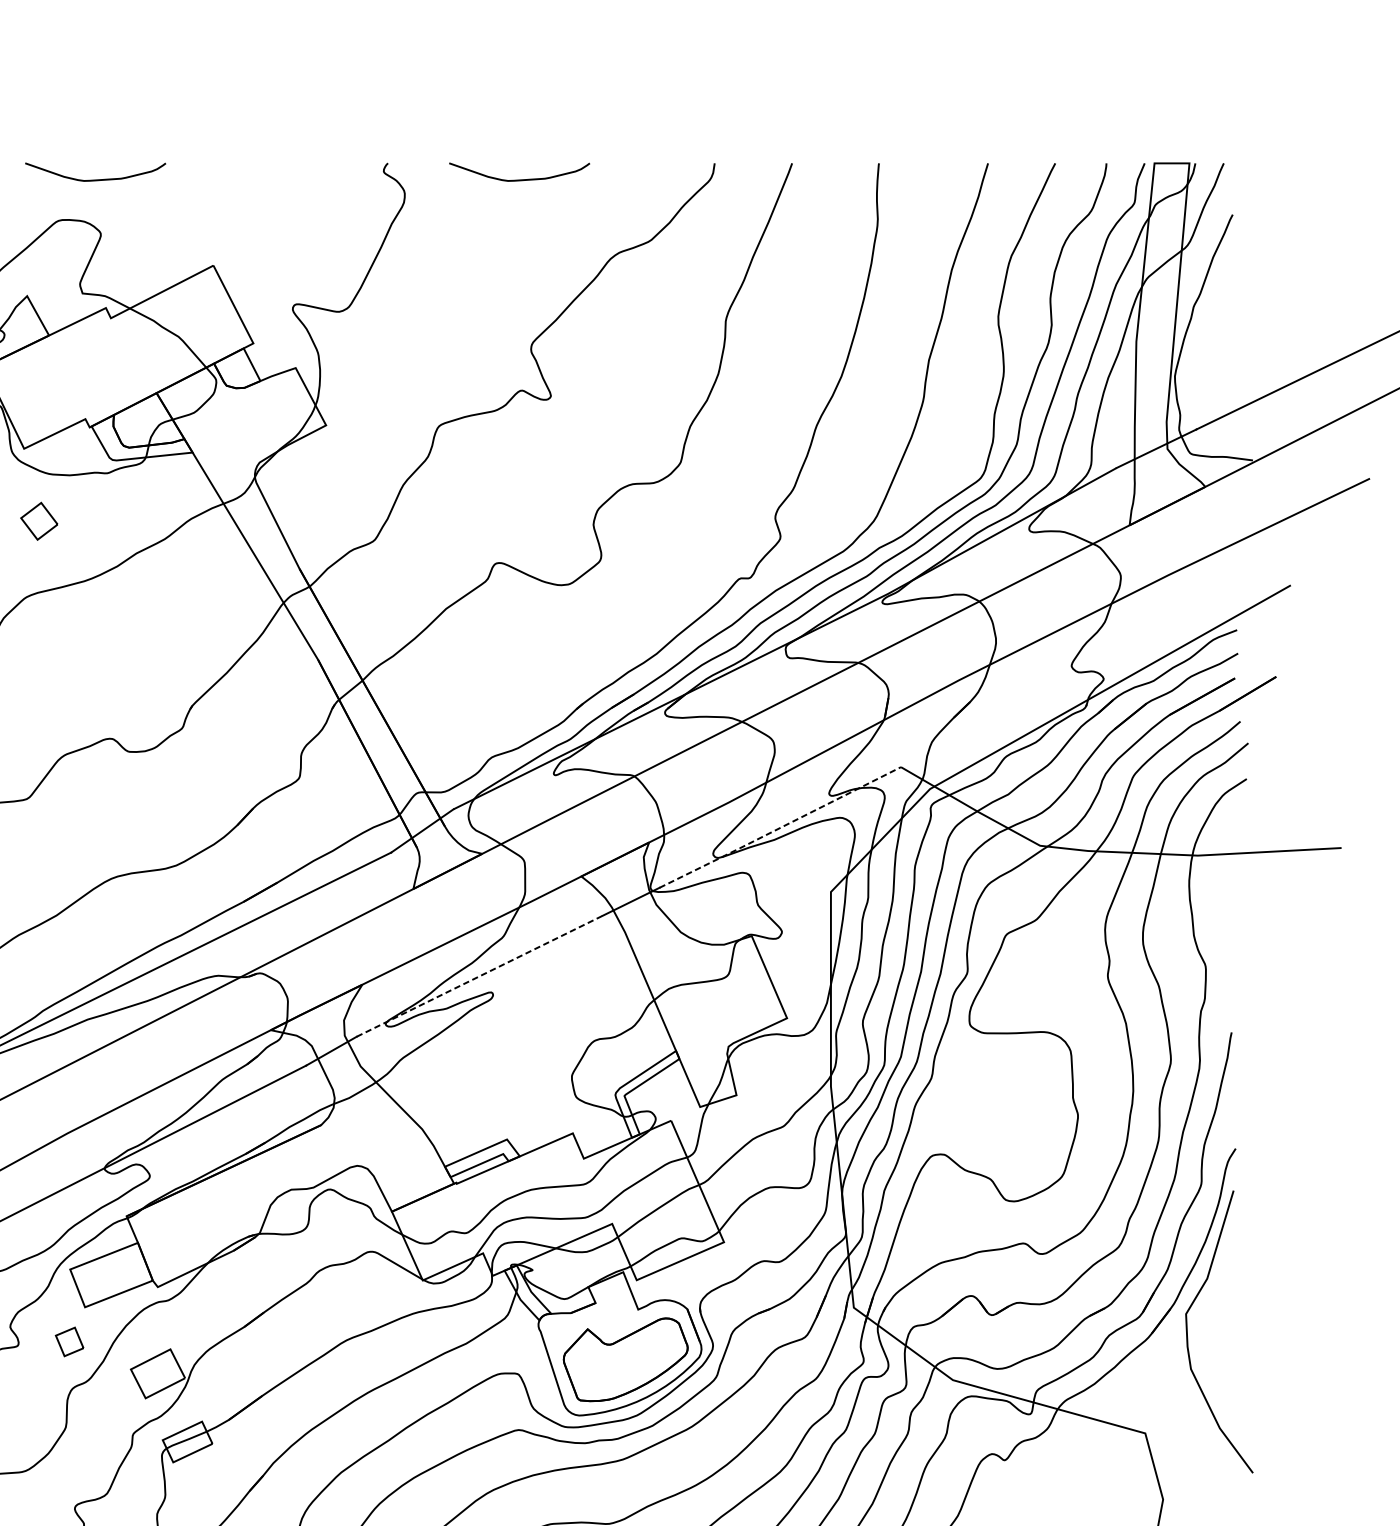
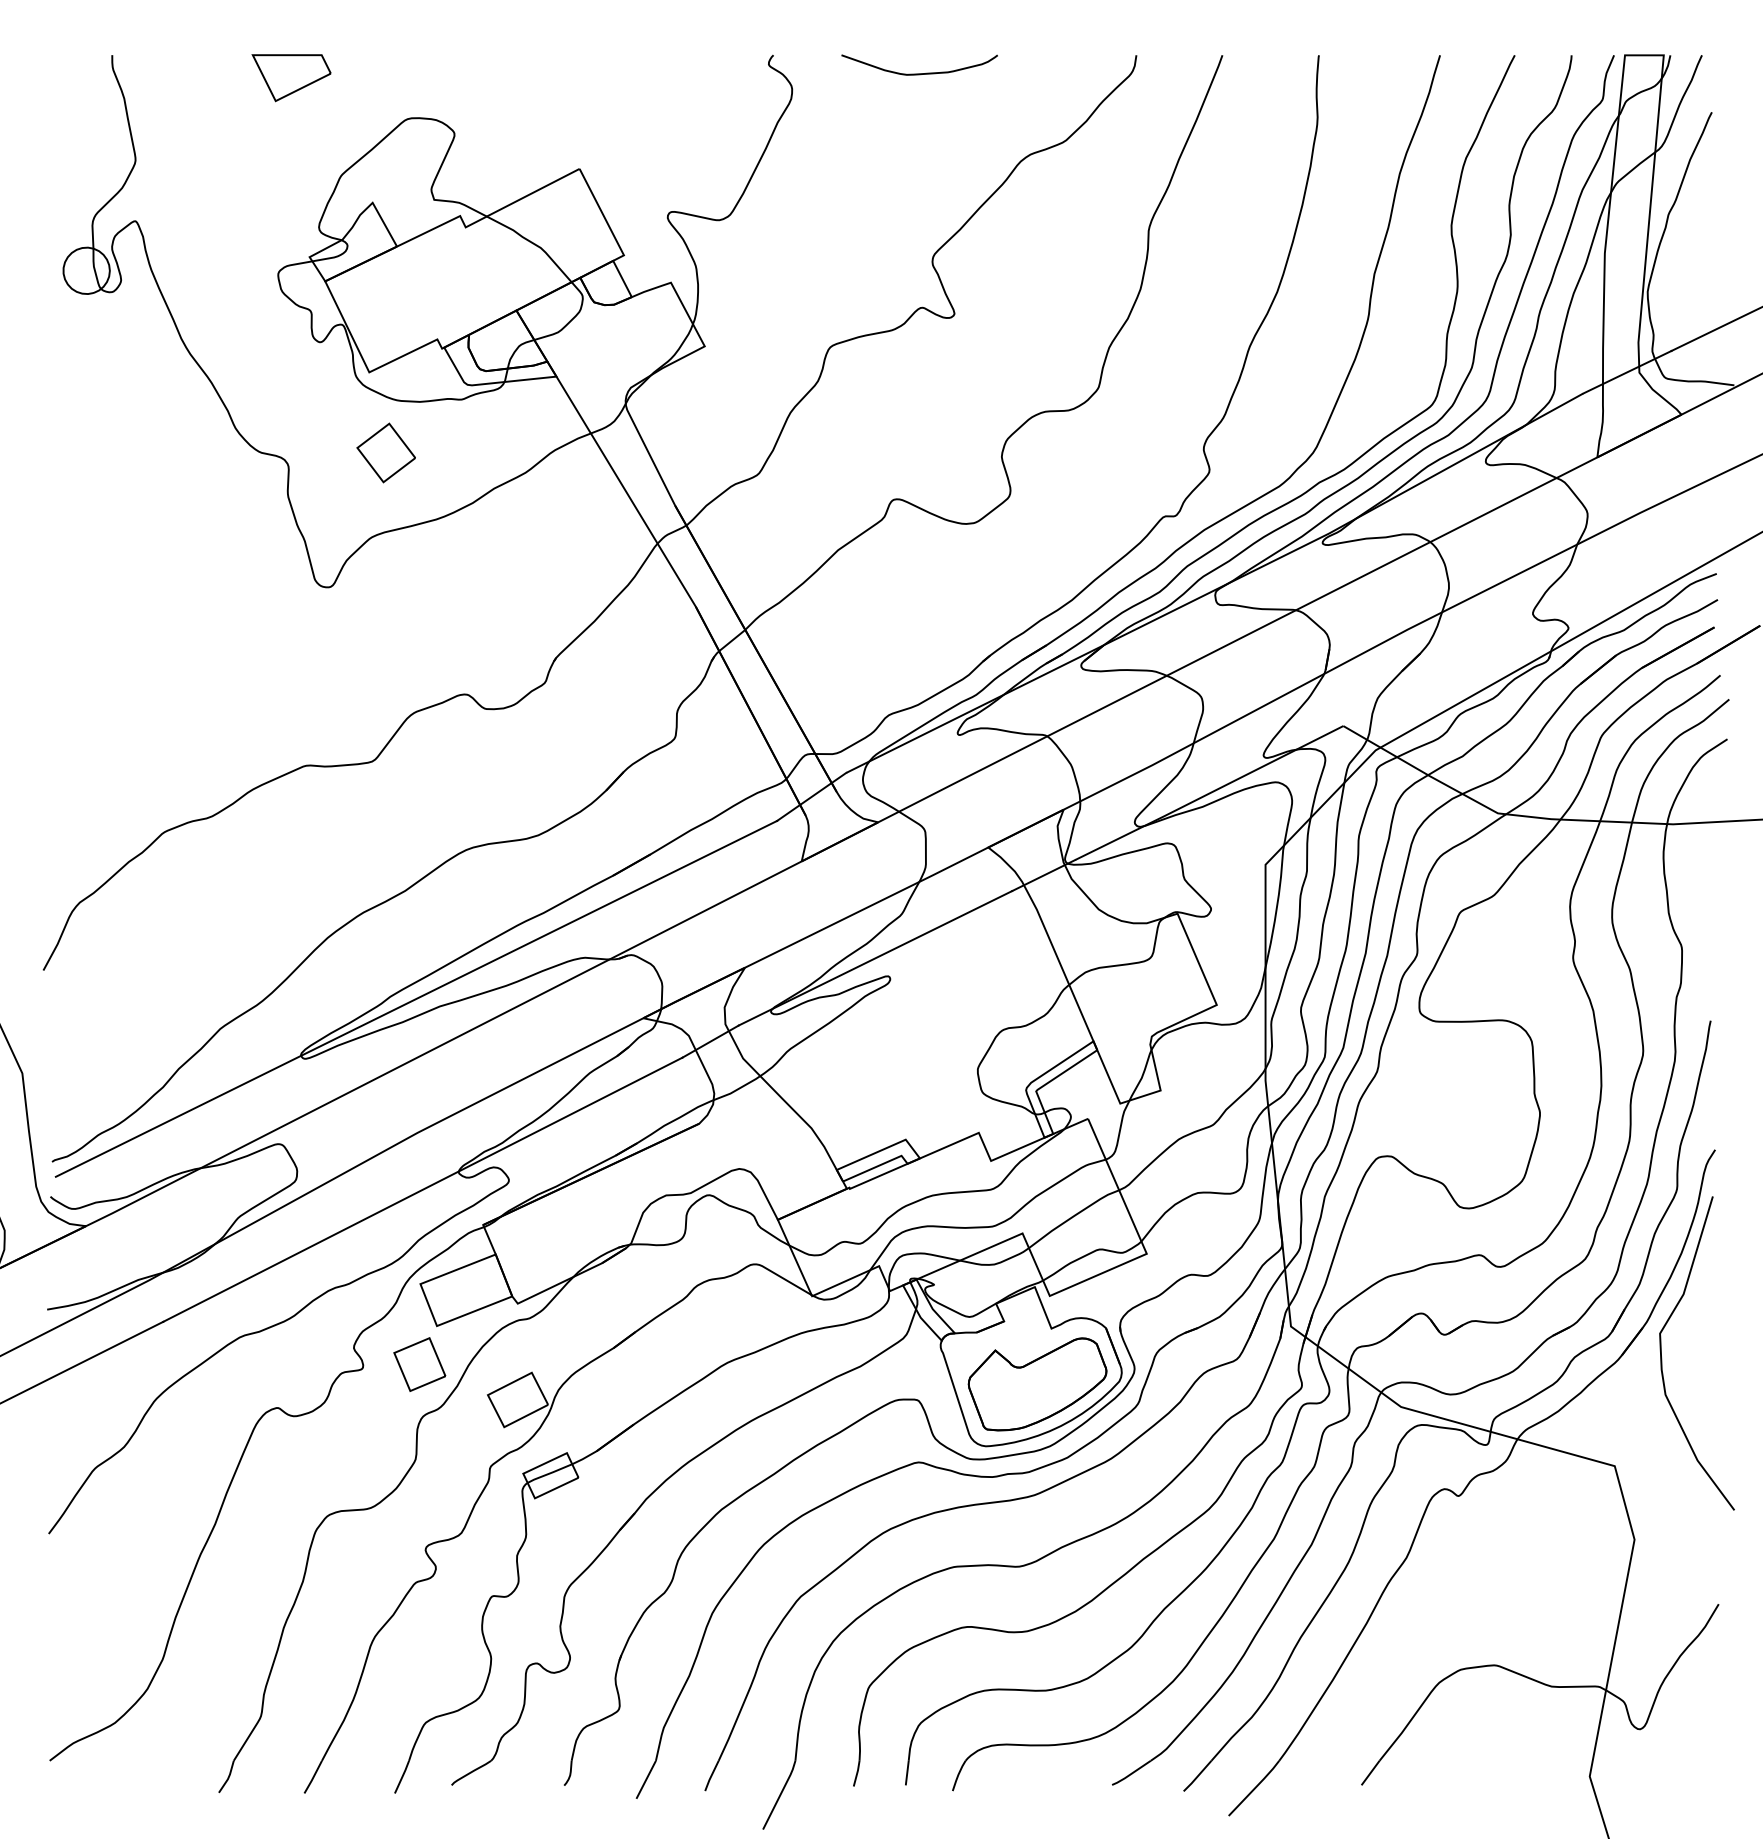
curve: (95, 179) -> (448, 73), removed
part: (38, 520) -> (385, 452), size x1.43
line: (779, 827) -> (1208, 793), dashed -> solid
line: (479, 976) -> (875, 958), dashed -> solid
part: (69, 1341) -> (419, 1364), size x1.67

